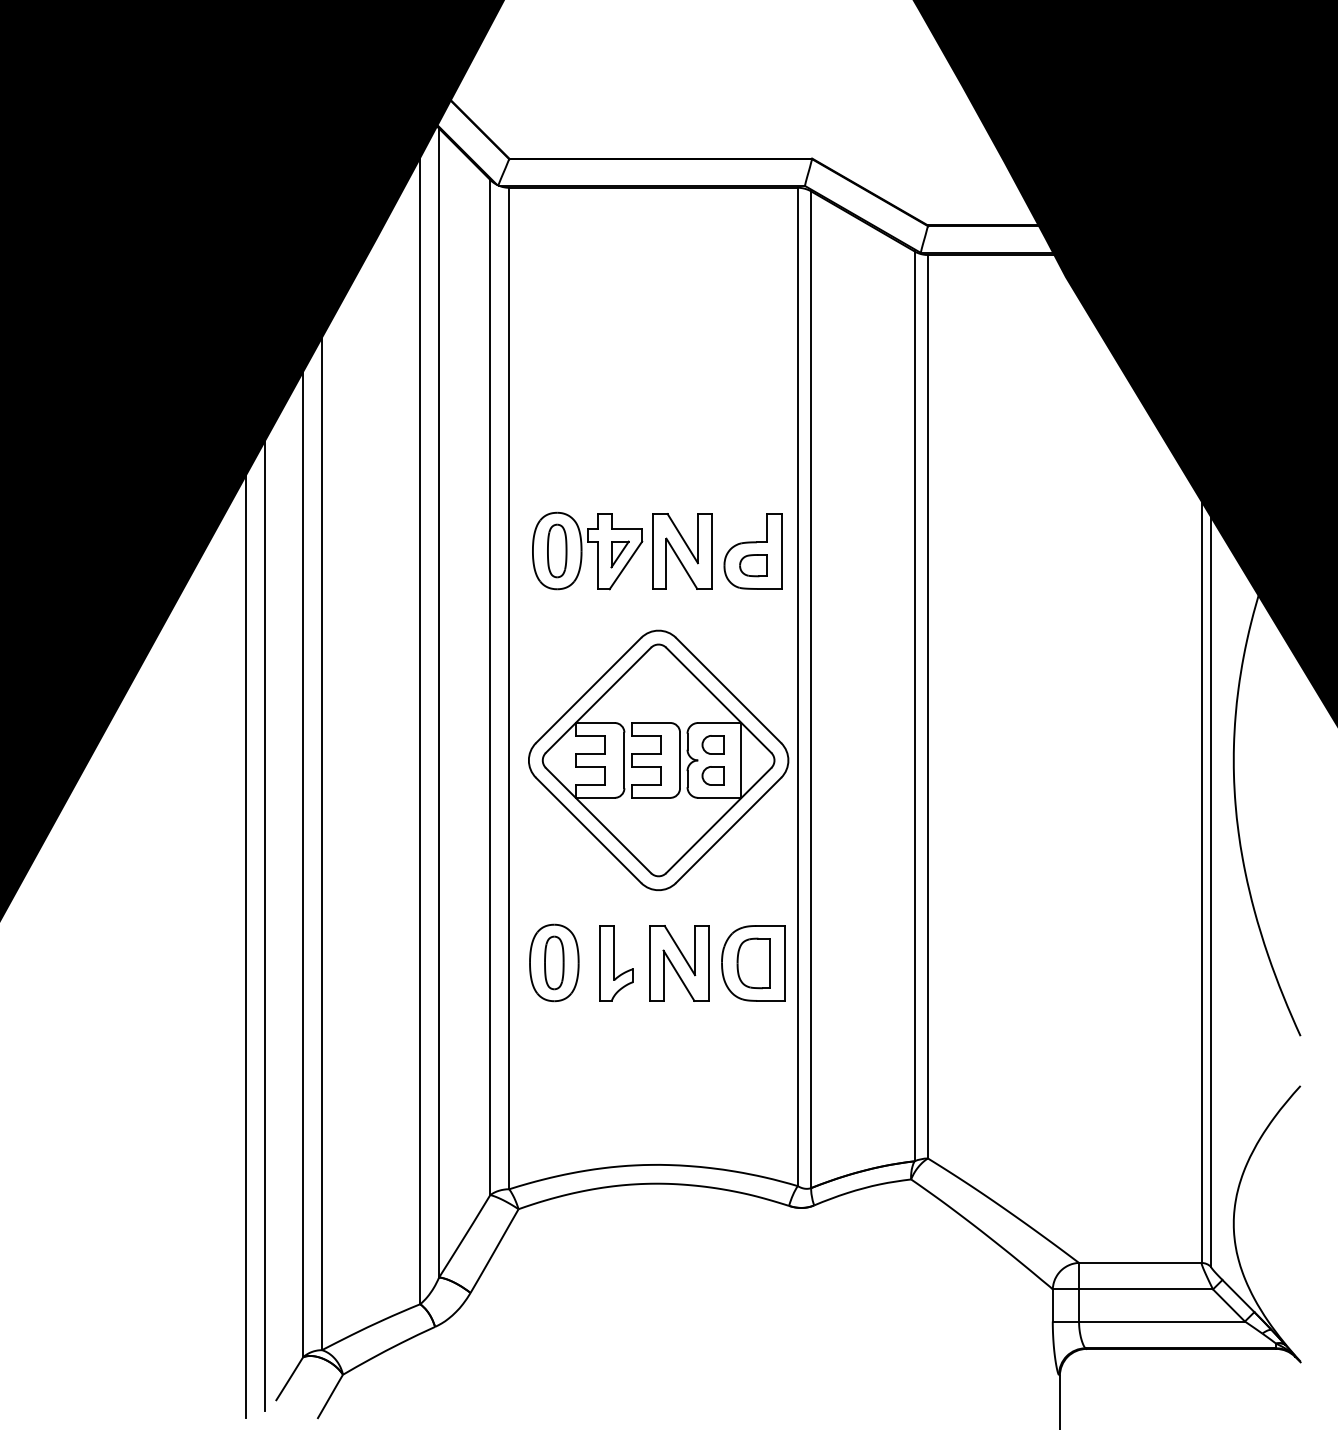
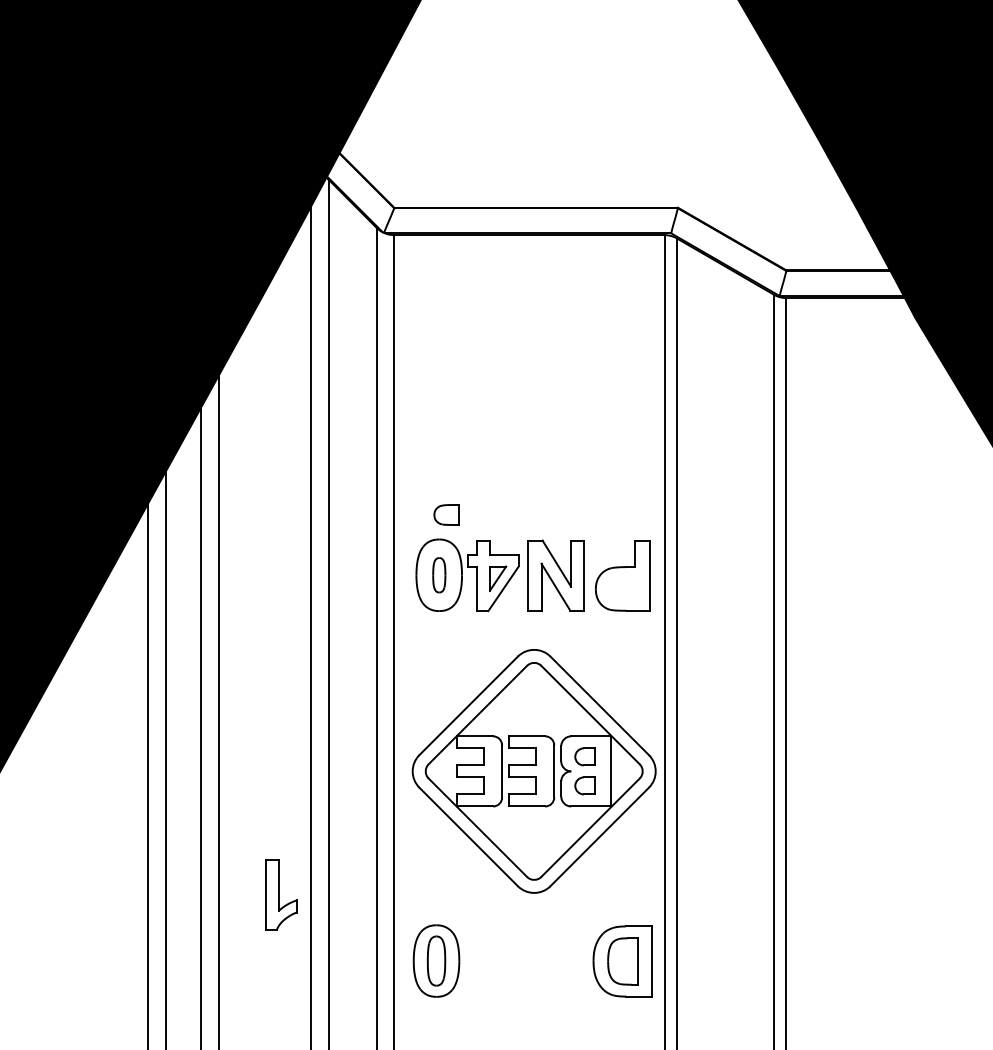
part: (557, 550) -> (439, 574), size x0.7
part: (753, 565) -> (446, 514), moved
part: (616, 963) -> (281, 895), moved
part: (679, 963) -> (553, 961), removed

